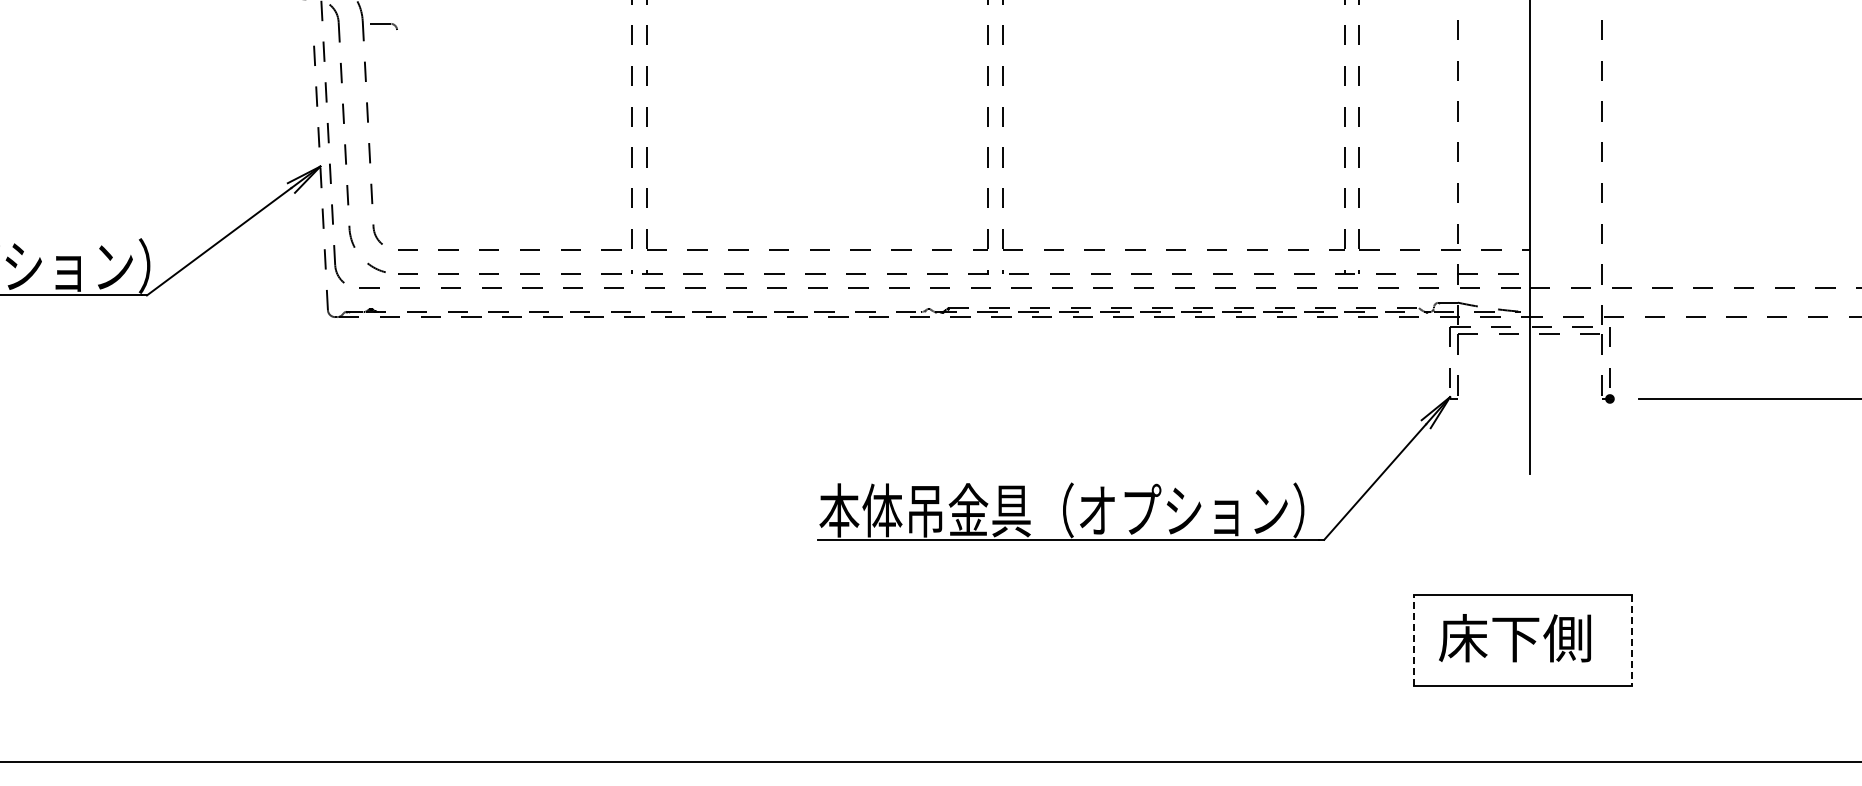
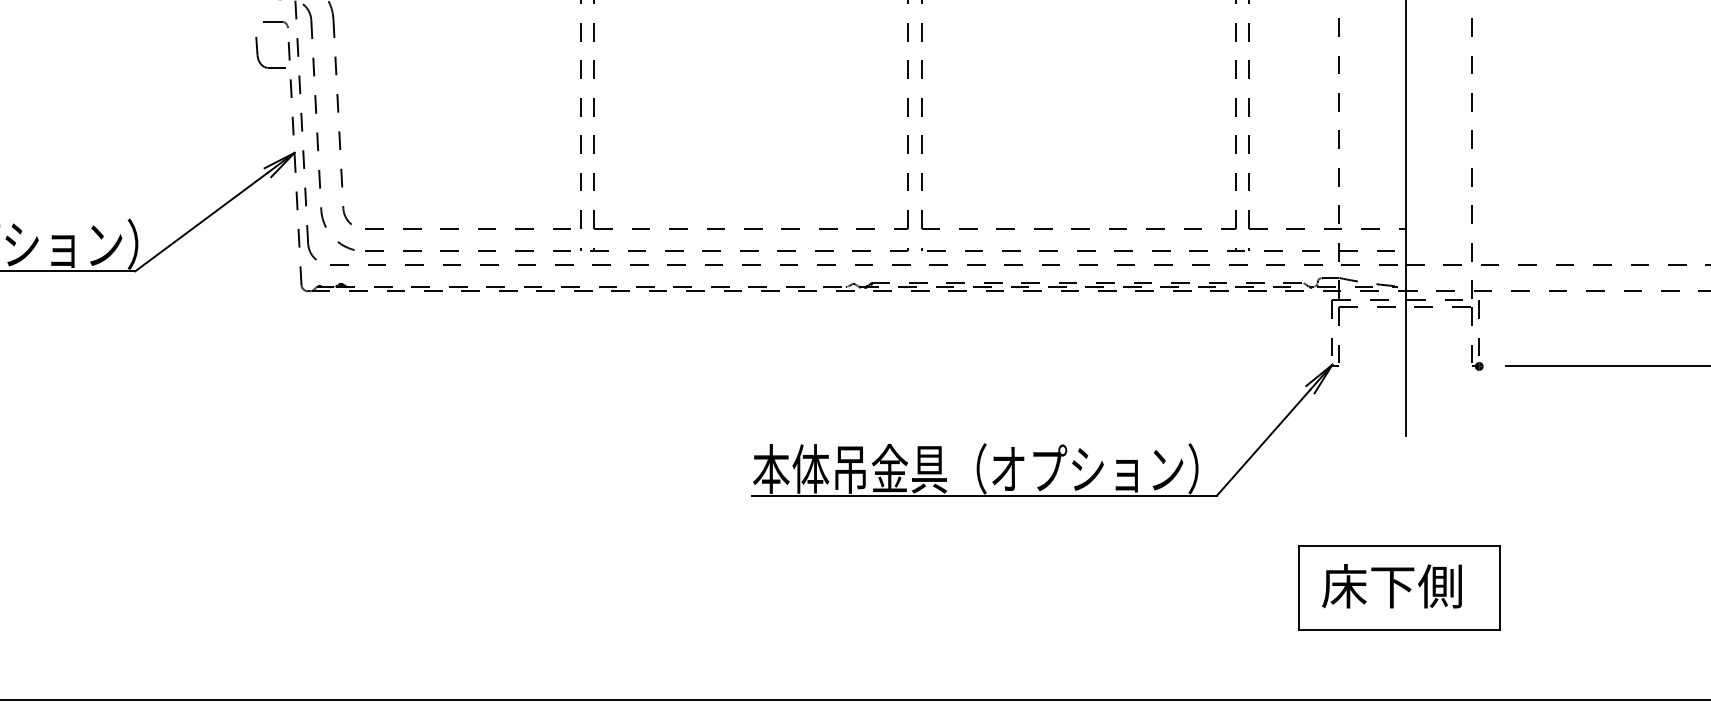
part: (383, 26) -> (275, 24), moved
part: (281, 61) -> (258, 56), added
line: (1414, 640) -> (1299, 588), dashed -> solid
line: (1632, 640) -> (1499, 588), dashed -> solid

